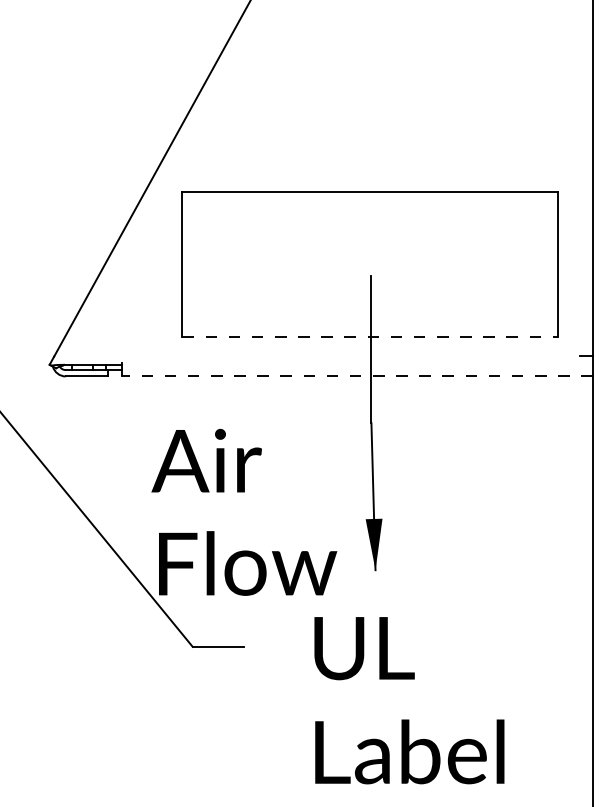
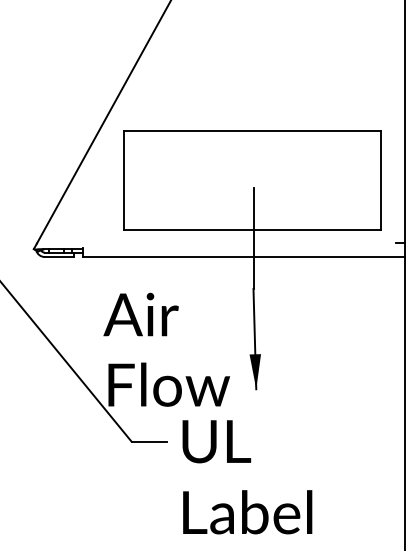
line: (371, 337) -> (253, 230), dashed -> solid
line: (356, 377) -> (243, 257), dashed -> solid
text: (409, 700) -> (247, 477), moved

